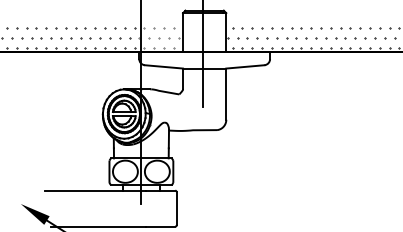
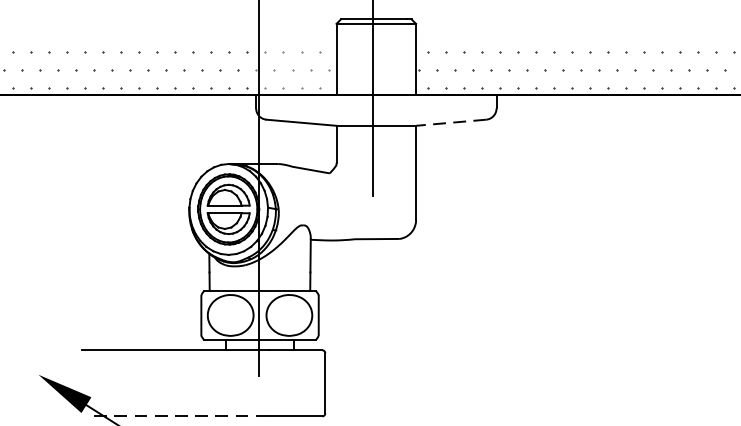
line: (244, 66) -> (449, 122), solid -> dashed
line: (98, 226) -> (181, 416), solid -> dashed

